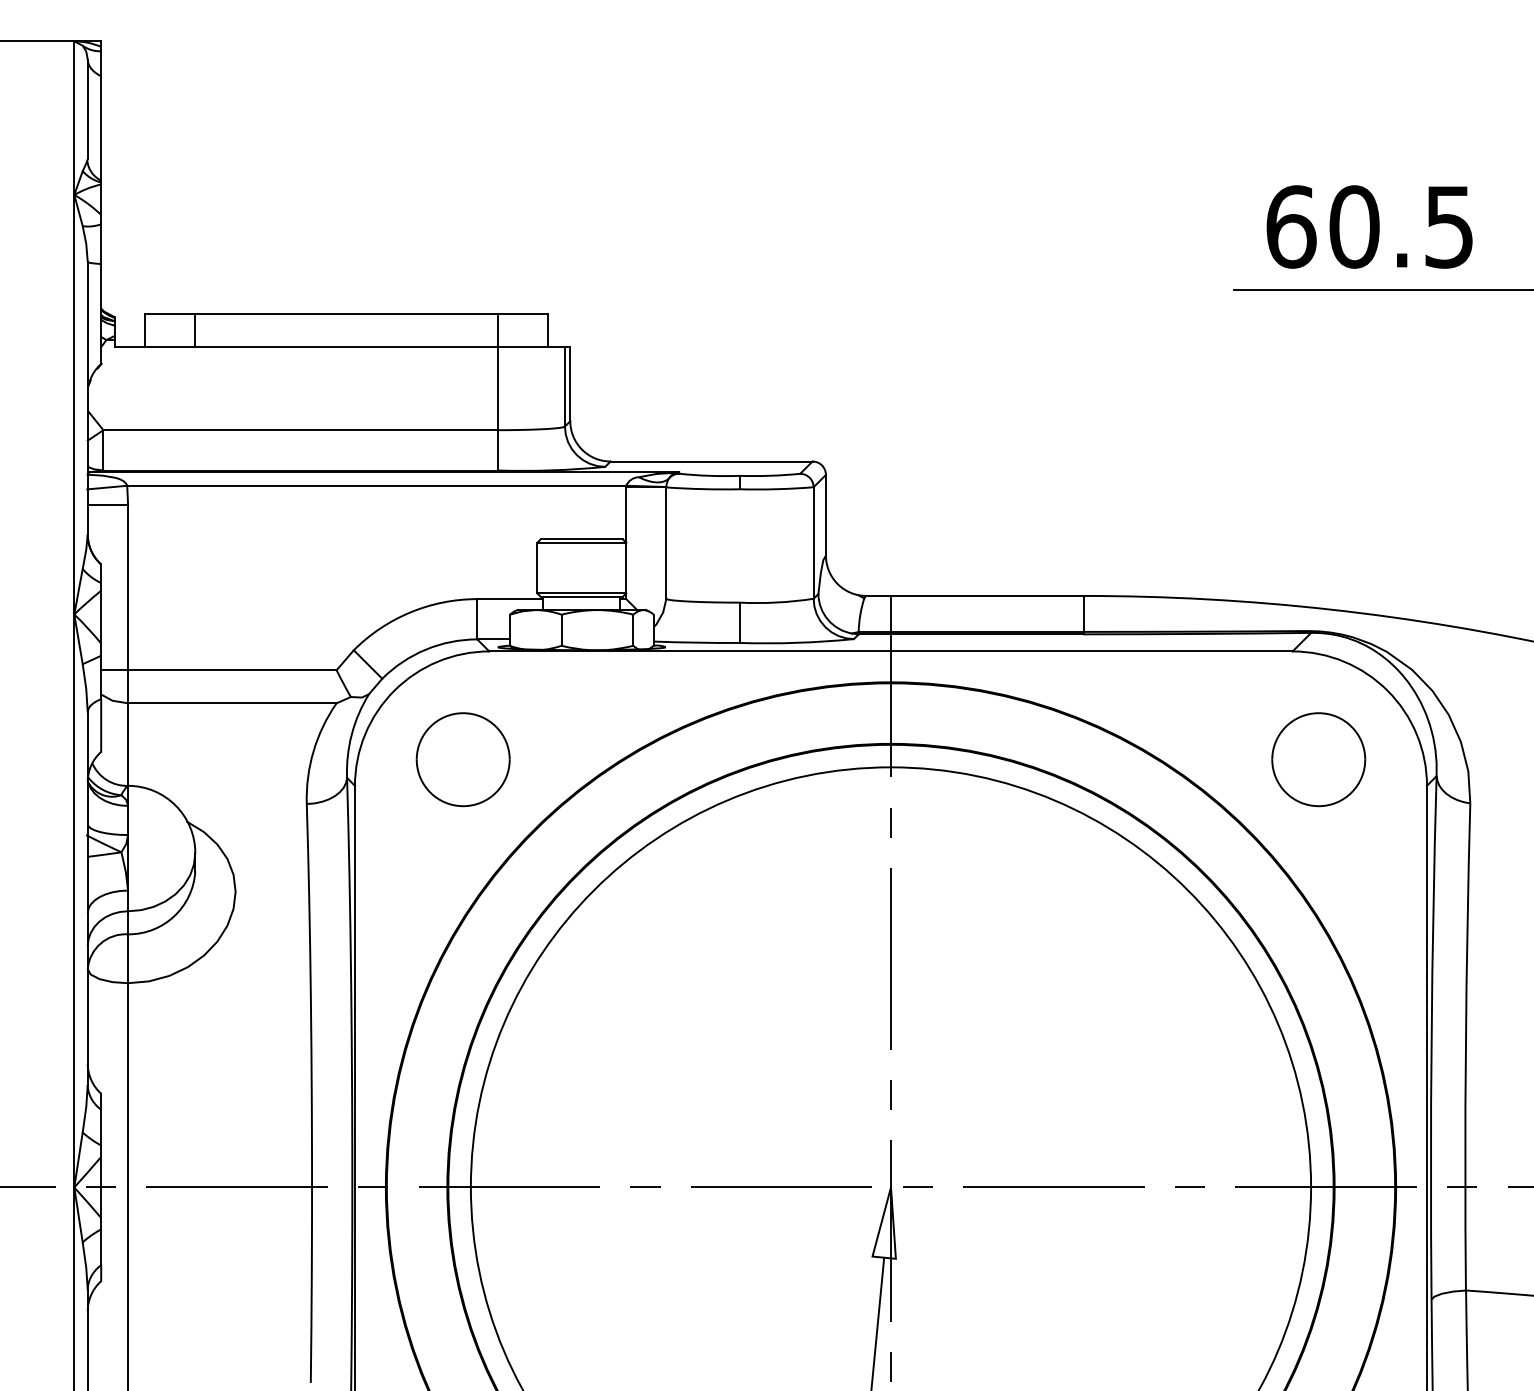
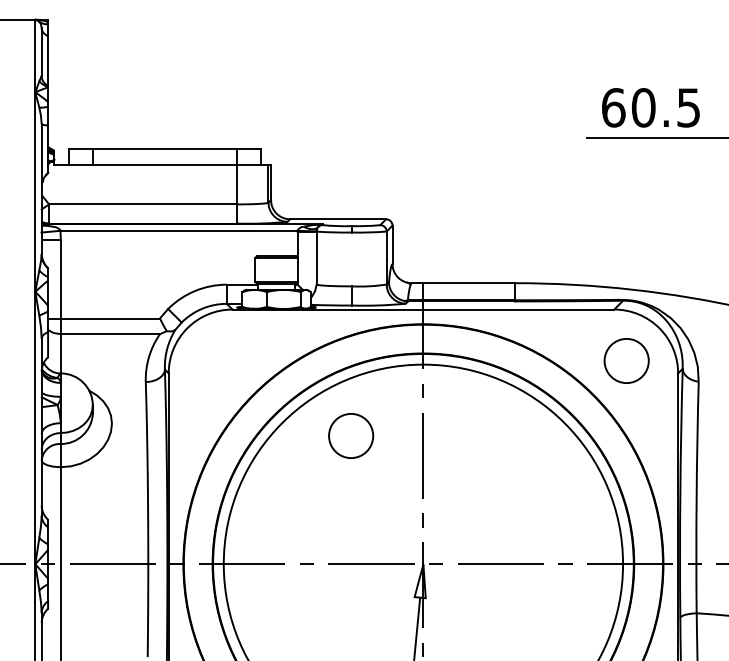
part: (463, 758) -> (351, 435), moved

